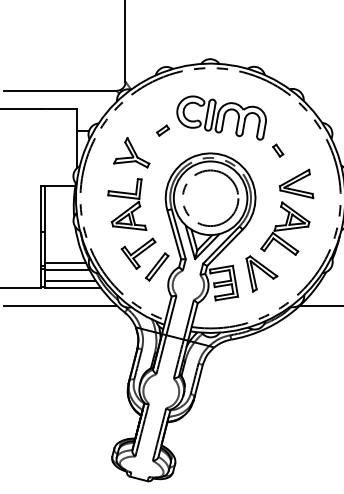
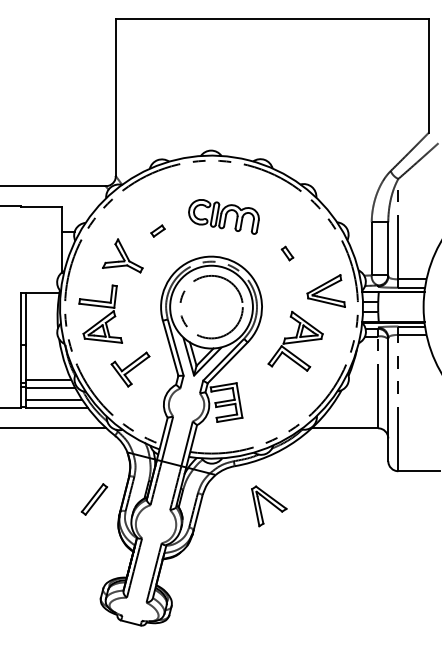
part: (221, 117) -> (223, 216), size x0.7
part: (295, 183) -> (325, 290), moved
part: (127, 203) -> (100, 313), moved
part: (156, 267) -> (93, 499), moved
part: (262, 274) -> (269, 506), moved

